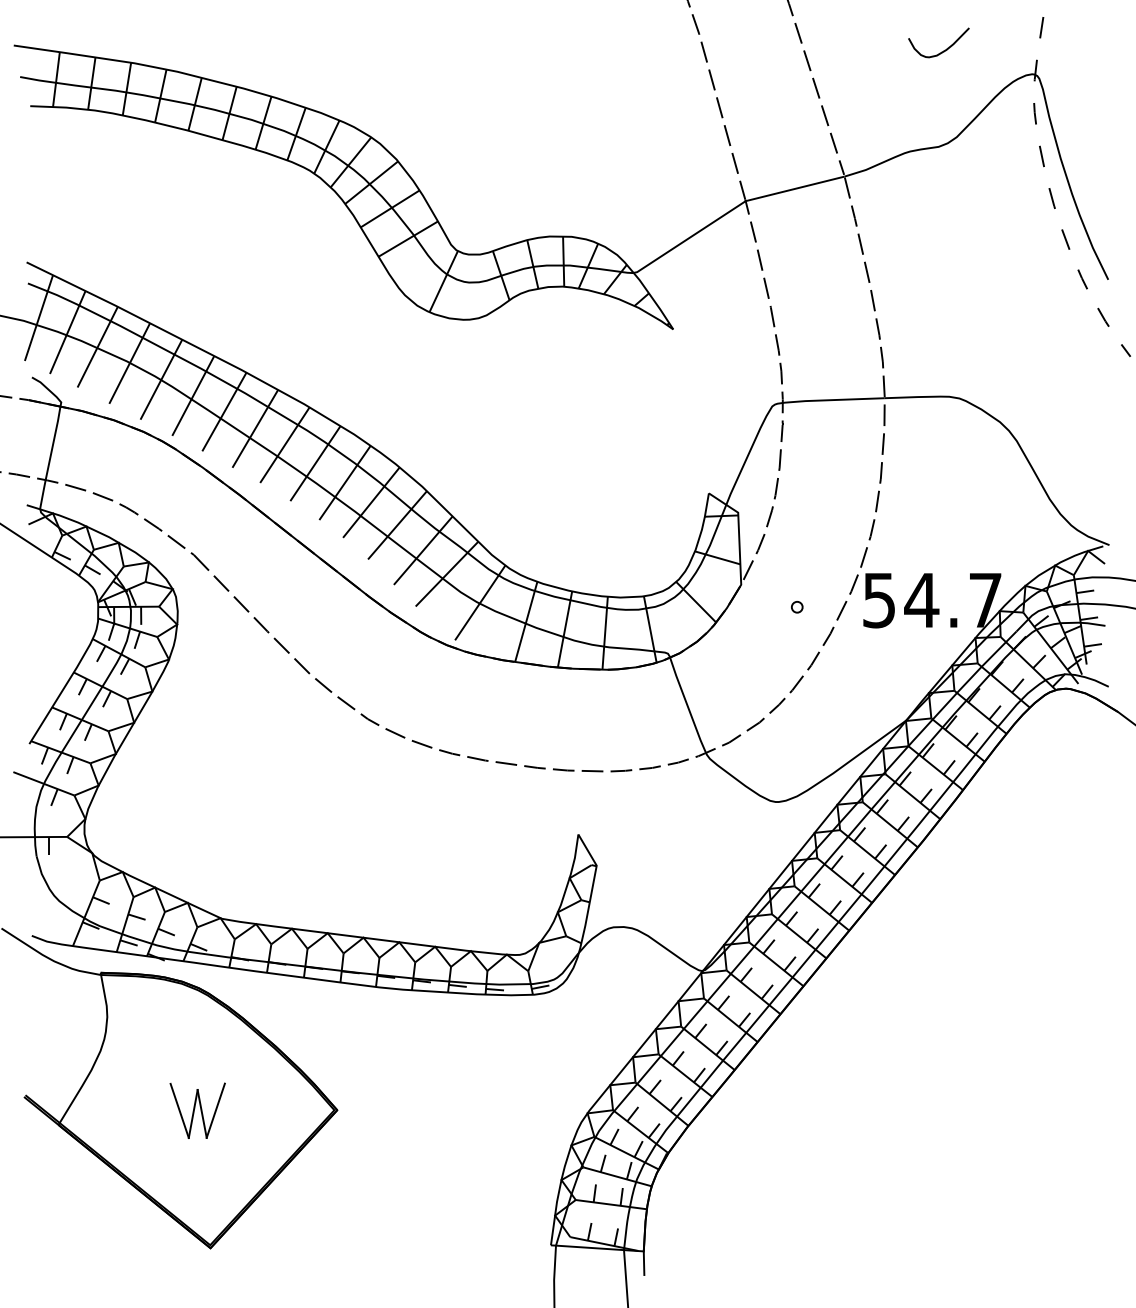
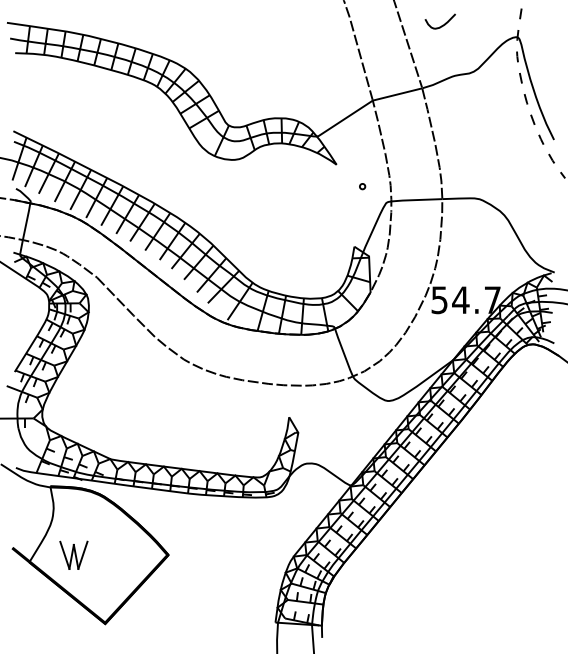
curve: (941, 50) -> (441, 25), moved
part: (797, 606) -> (362, 186), moved
part: (196, 1109) -> (73, 554), moved

